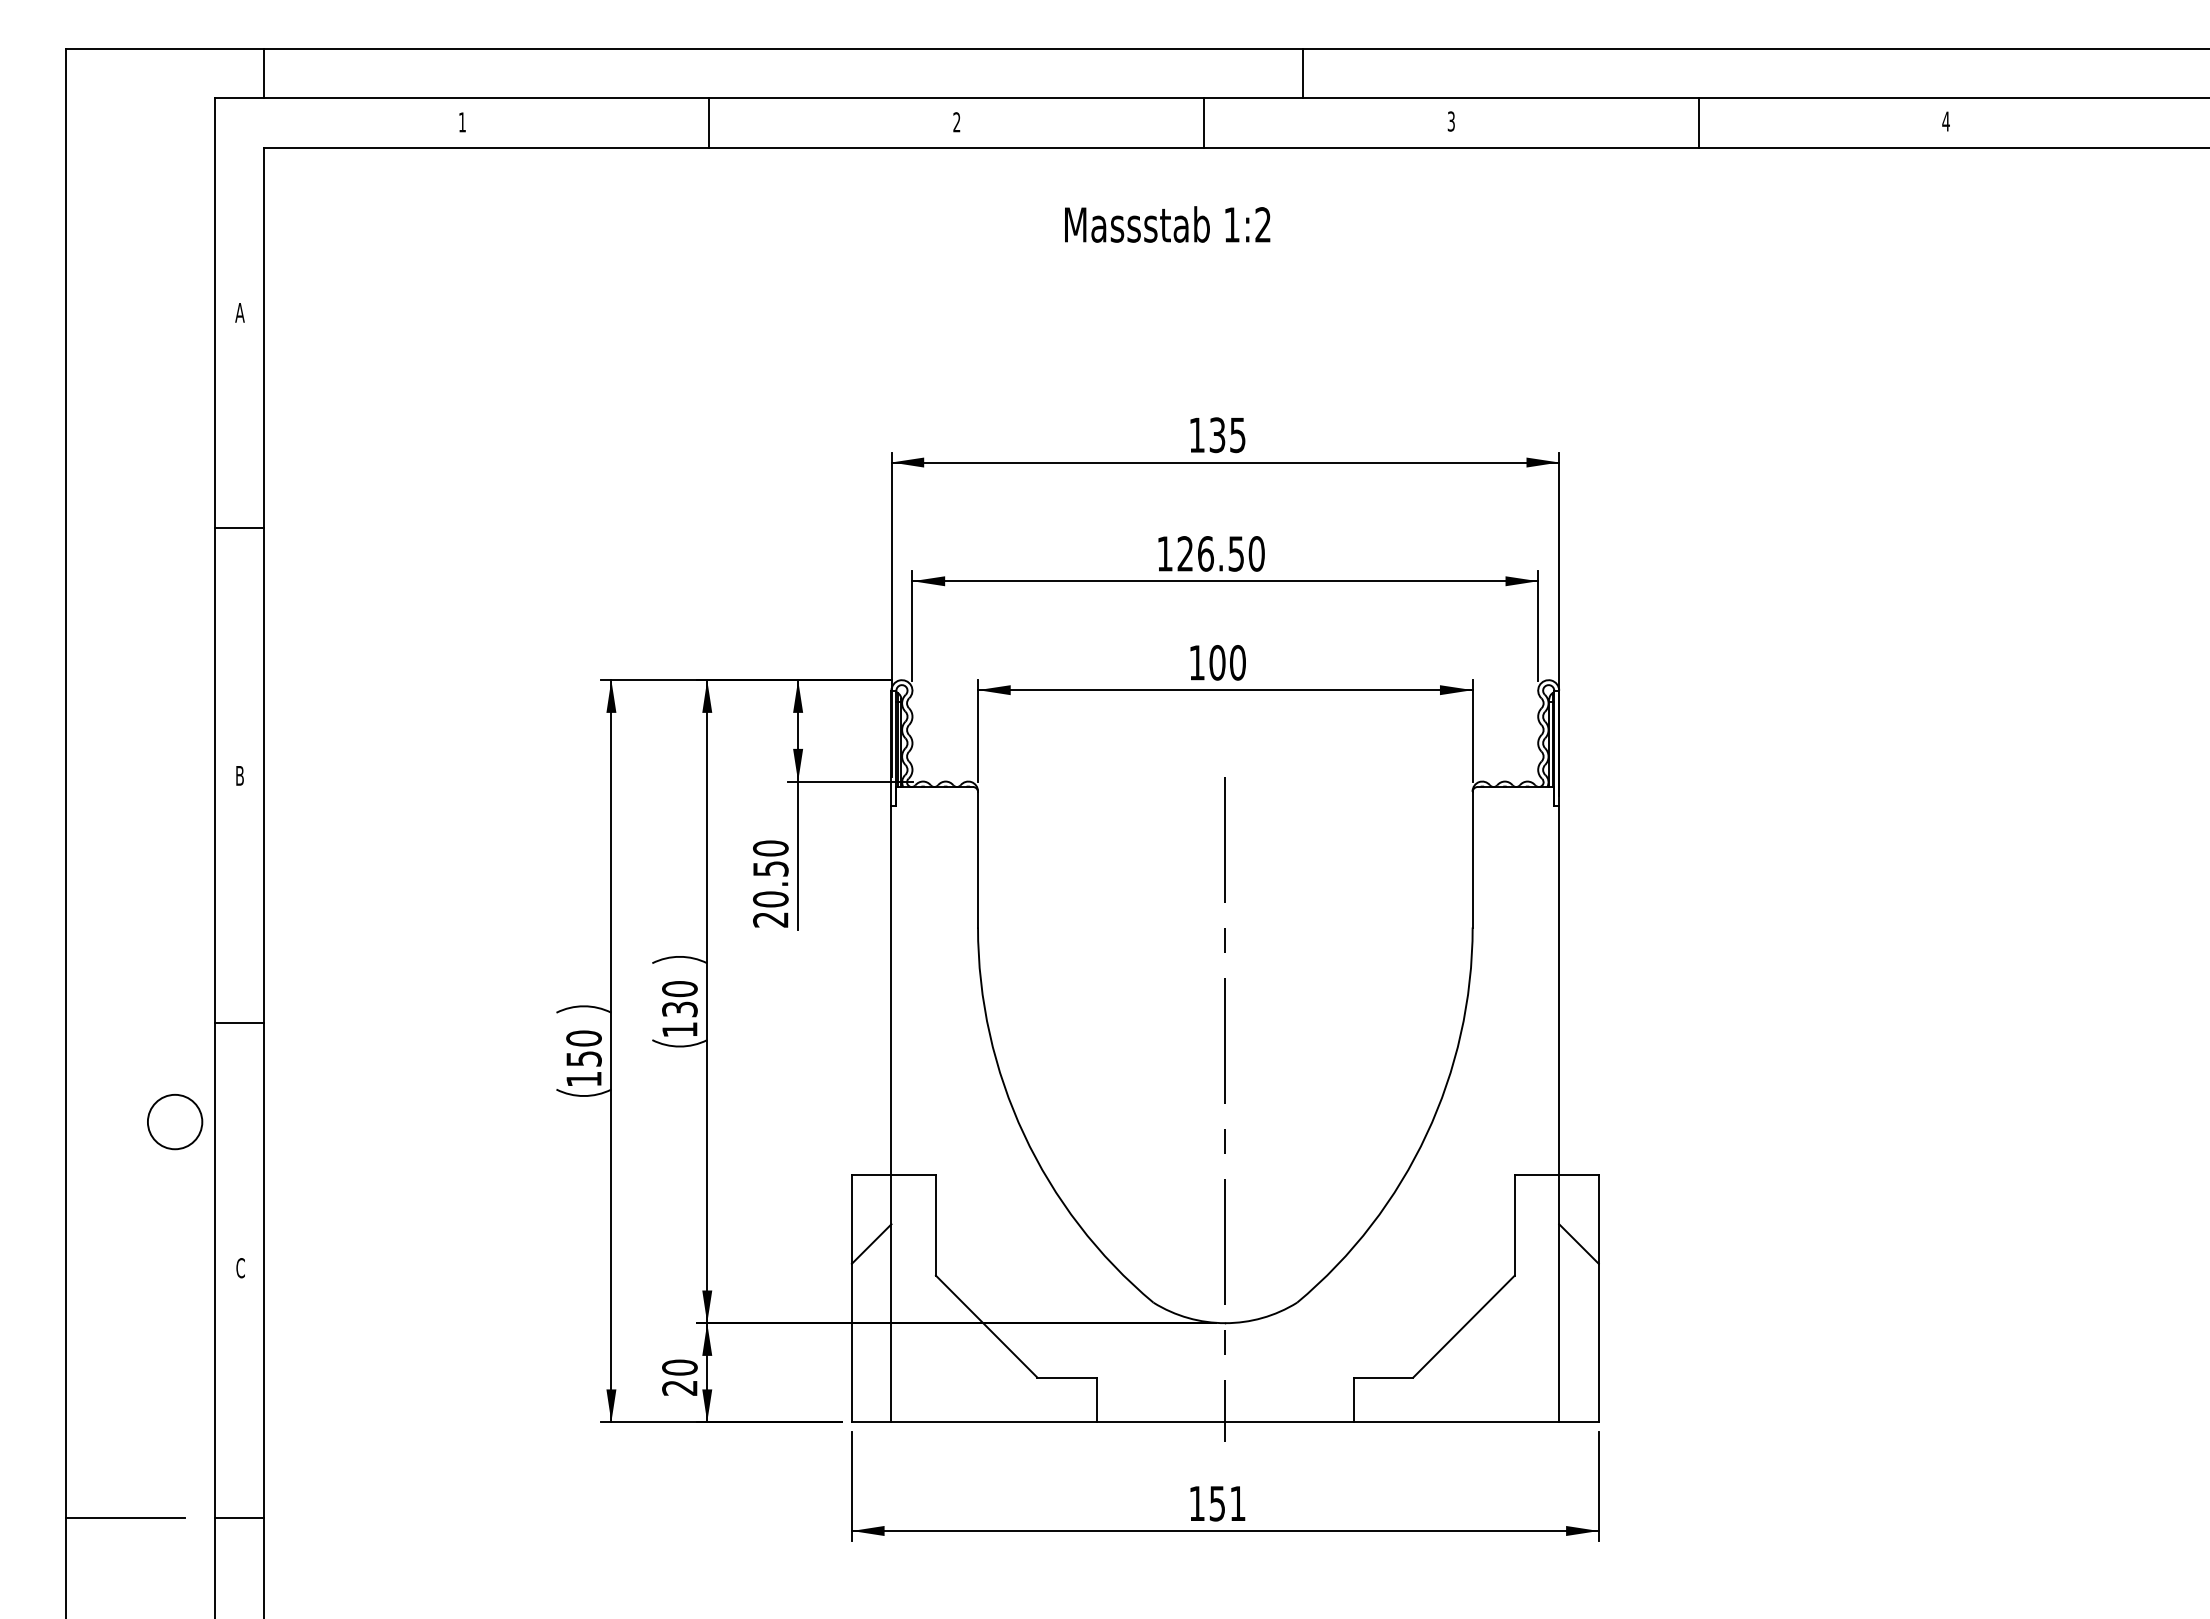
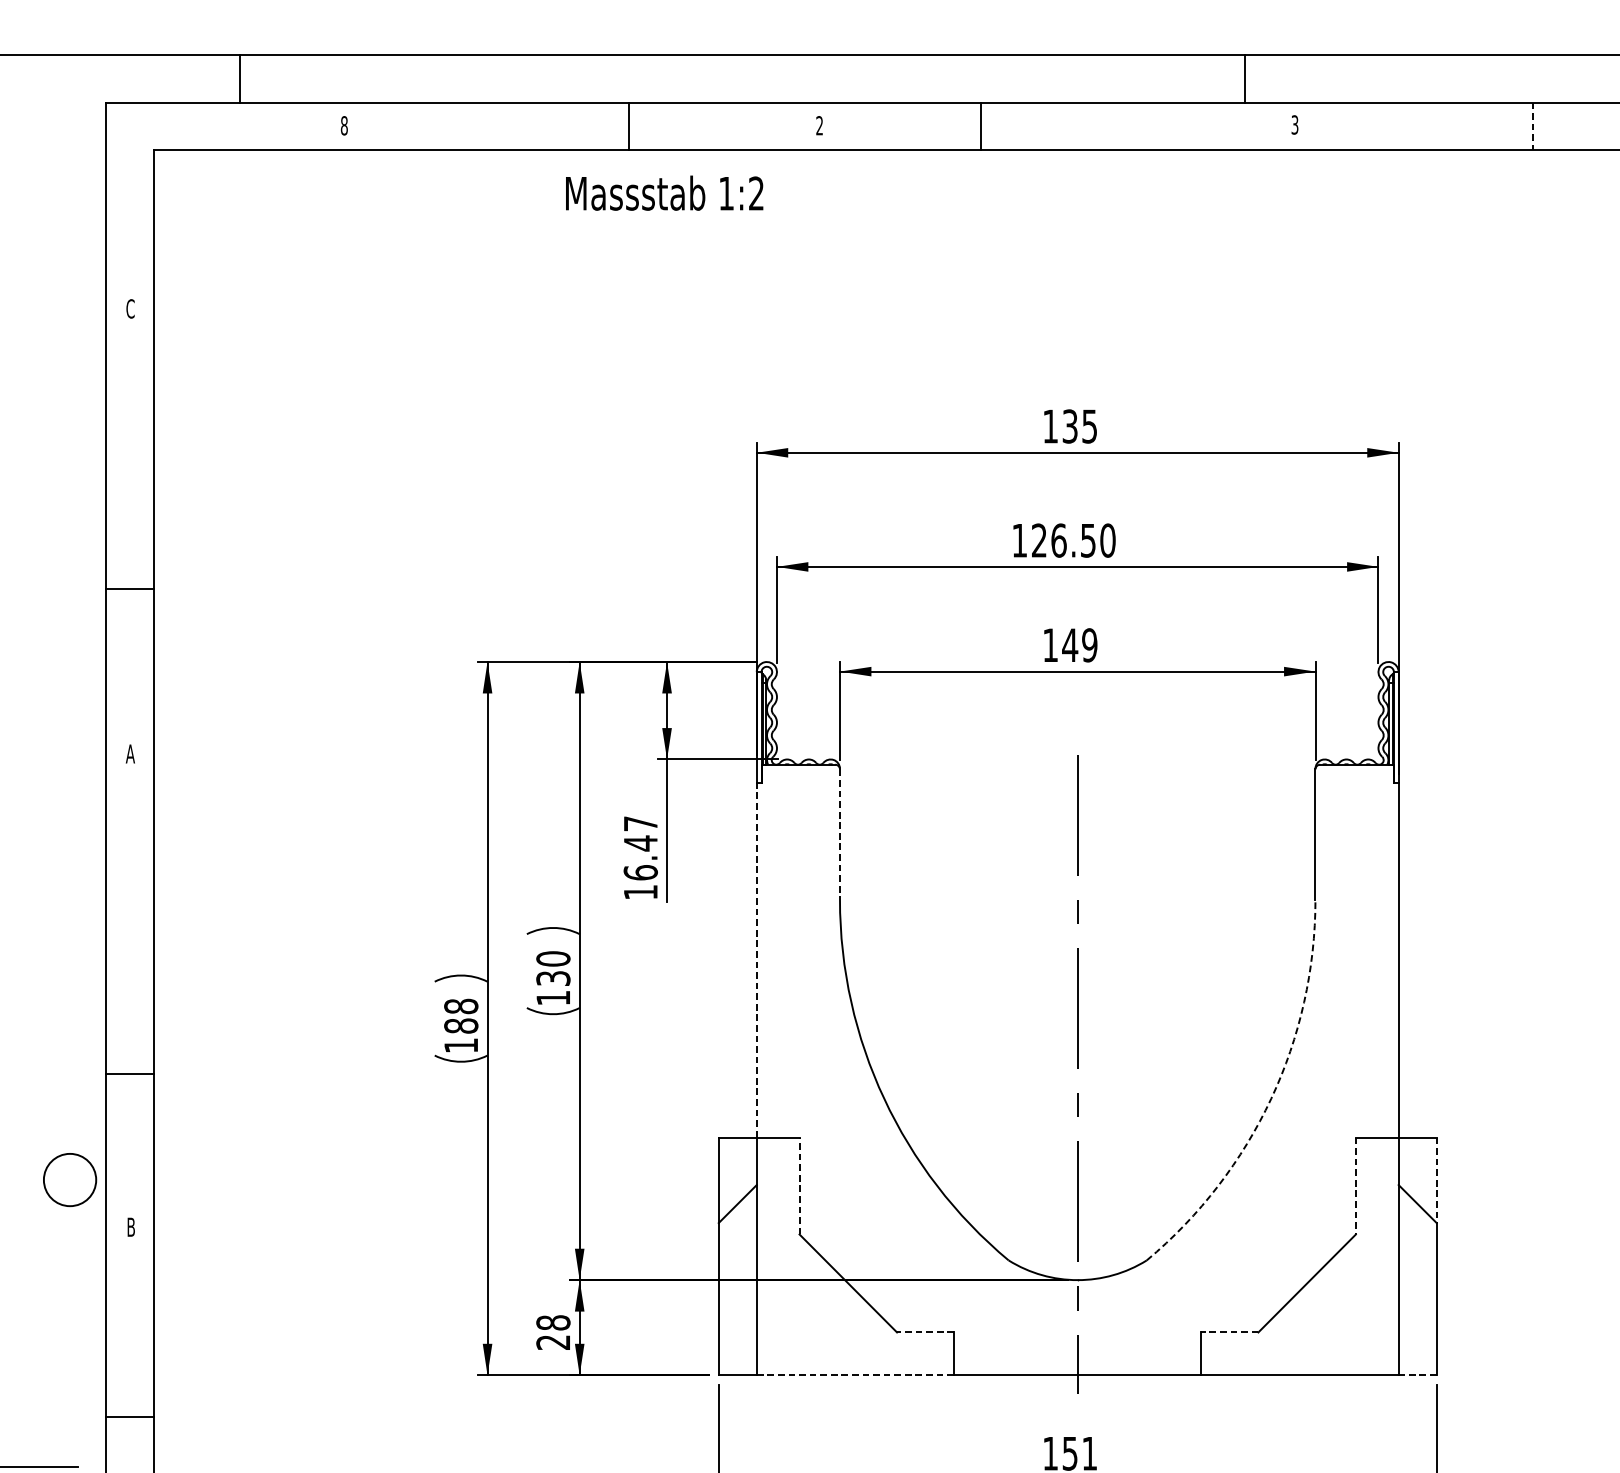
line: (264, 73) -> (240, 78), moved
line: (1302, 73) -> (1244, 78), moved
text: (462, 122) -> (344, 125), 1 -> 8
line: (709, 122) -> (628, 125), moved
line: (1203, 122) -> (980, 125), moved
line: (1698, 122) -> (1532, 125), solid -> dashed
text: (1167, 224) -> (664, 193), moved
text: (239, 312) -> (130, 308), A -> C
line: (239, 528) -> (130, 589), moved
text: (1227, 662) -> (1079, 645), 100 -> 149
text: (239, 775) -> (130, 753), B -> A
line: (978, 859) -> (840, 834), solid -> dashed
text: (770, 883) -> (640, 857), 20.50 -> 16.47
line: (891, 990) -> (756, 960), solid -> dashed
line: (239, 1023) -> (130, 1074), moved
text: (583, 1048) -> (460, 1016), 150 -> 188
circle: (175, 1122) -> (70, 1180), moved
arc: (1426, 1134) -> (1271, 1098), solid -> dashed
line: (1598, 1219) -> (1436, 1180), solid -> dashed
line: (935, 1224) -> (799, 1185), solid -> dashed
line: (1514, 1225) -> (1355, 1186), solid -> dashed
text: (240, 1268) -> (131, 1227), C -> B
text: (679, 1367) -> (553, 1322), 20 -> 28
line: (1067, 1377) -> (926, 1332), solid -> dashed
line: (1383, 1377) -> (1229, 1332), solid -> dashed
line: (994, 1422) -> (855, 1375), solid -> dashed
line: (1578, 1422) -> (1417, 1375), solid -> dashed
line: (239, 1517) -> (130, 1416), moved

